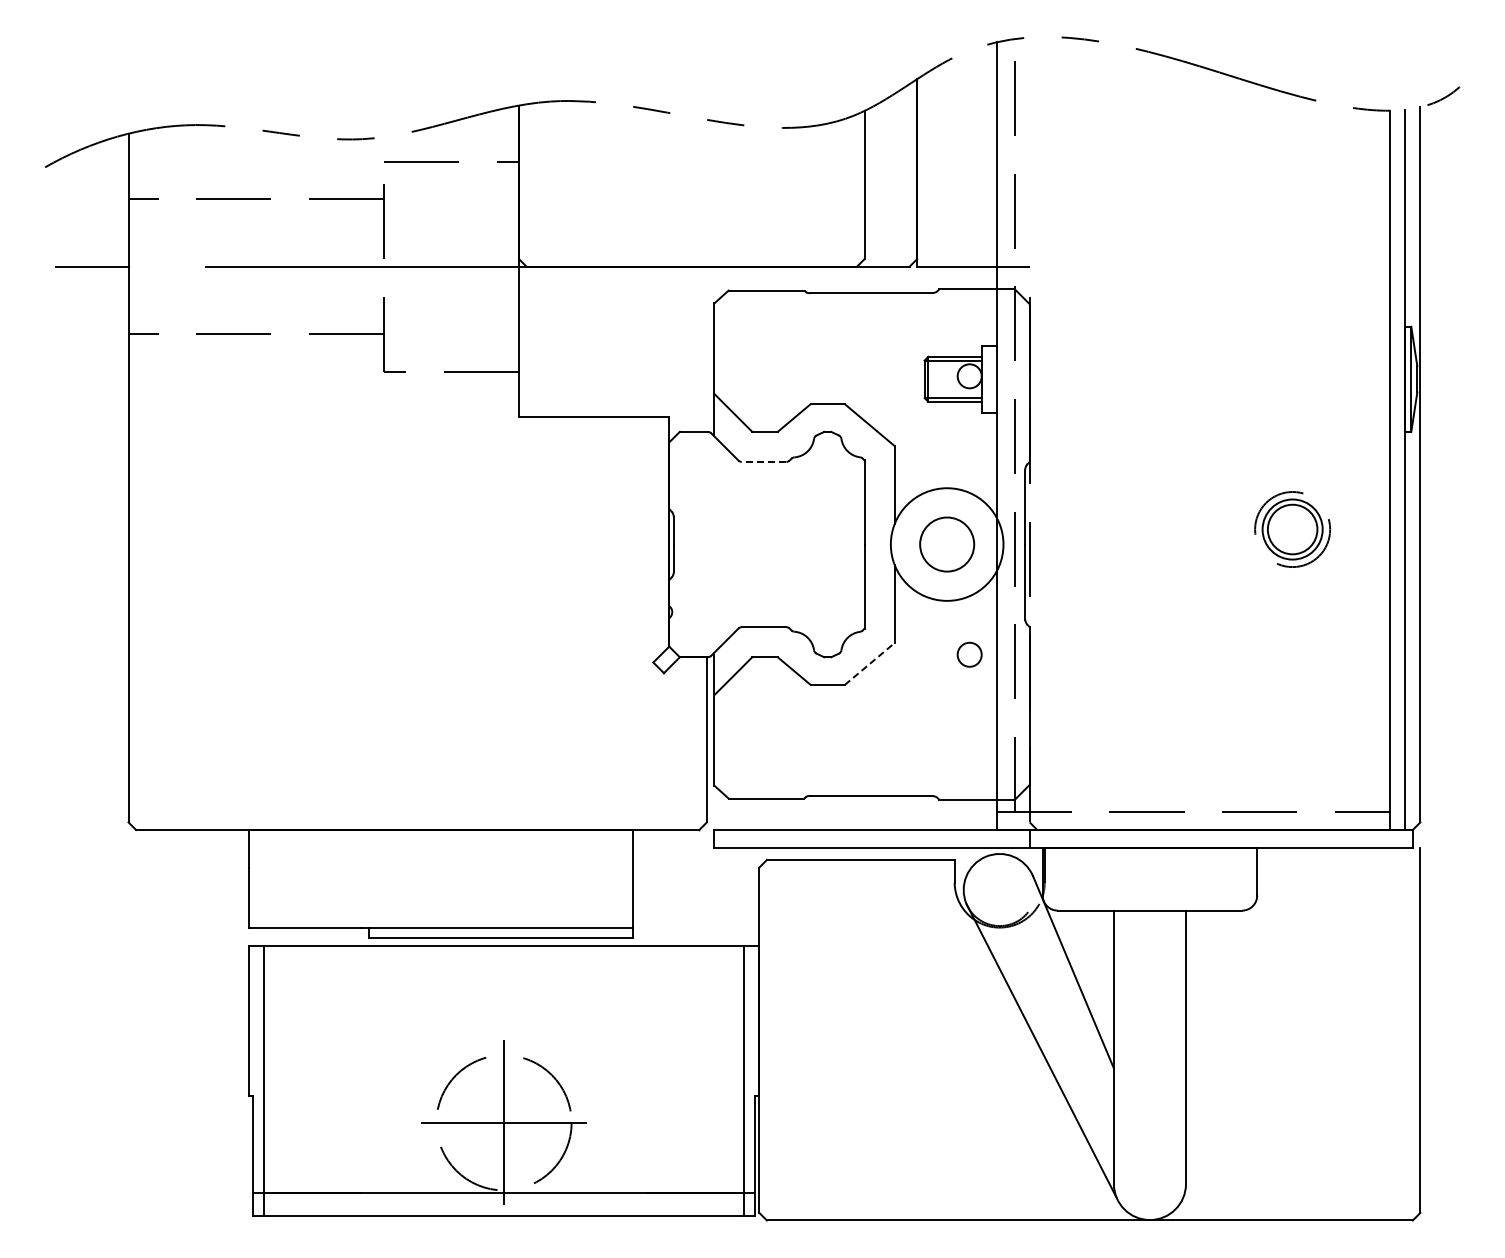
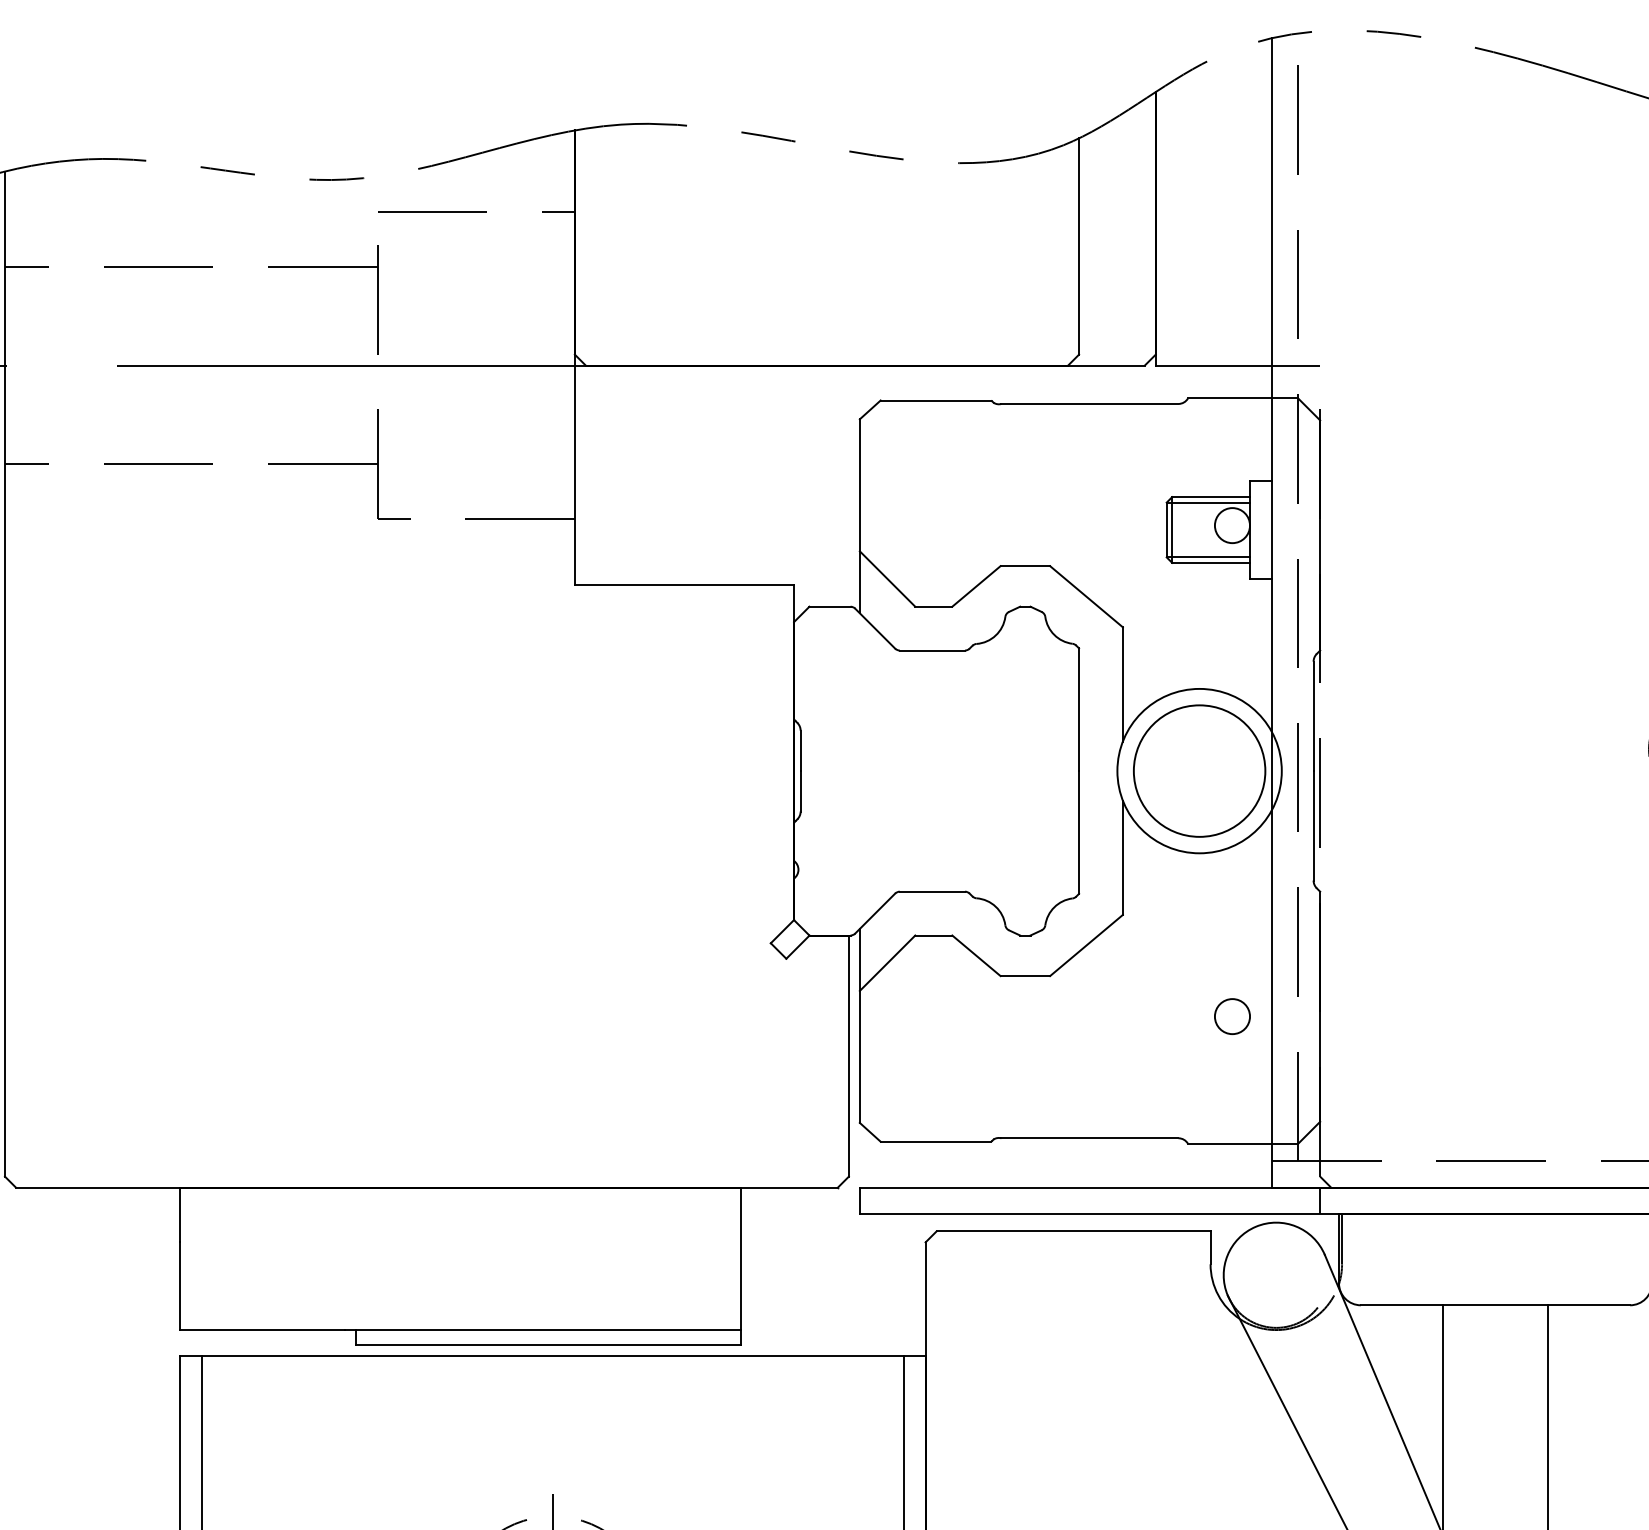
line: (763, 461) -> (931, 649), dashed -> solid
circle: (947, 544) -> (1200, 771), size x1.67
circle: (969, 654) -> (1232, 1016), moved
line: (869, 664) -> (1086, 946), dashed -> solid

